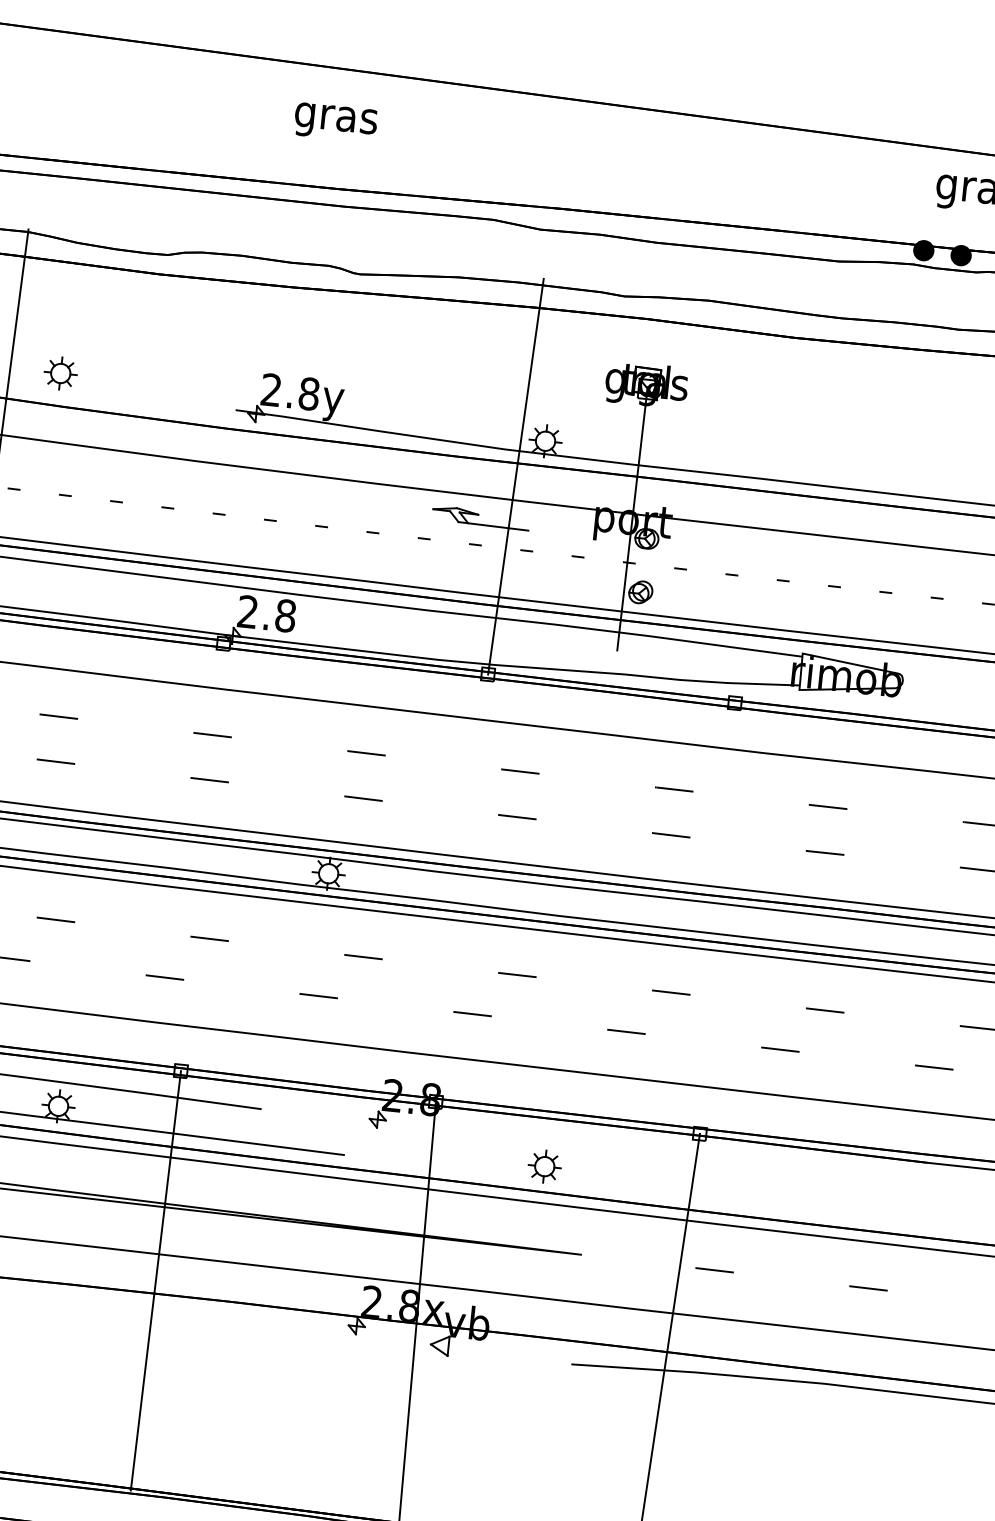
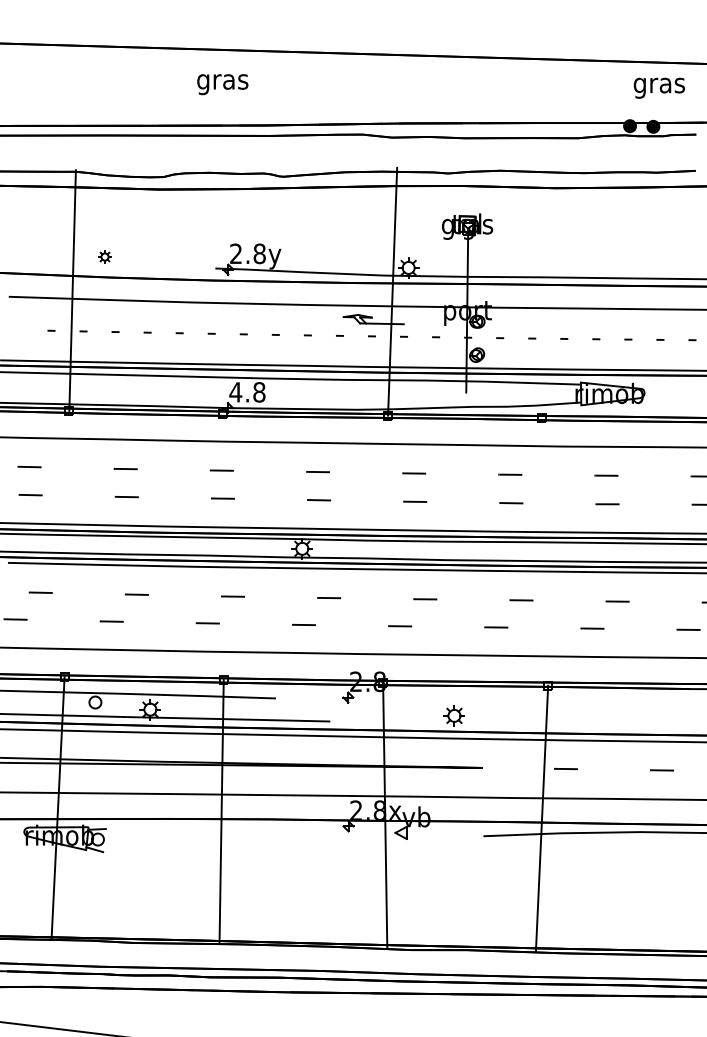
text: (335, 122) -> (222, 84), moved
part: (60, 372) -> (104, 256), size x0.6
text: (247, 612) -> (235, 392), 2.8 -> 4.8

